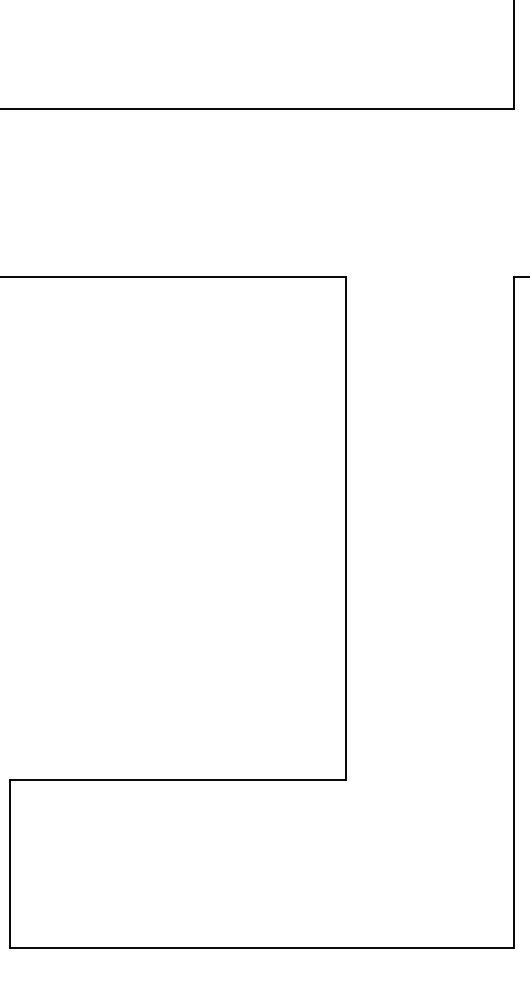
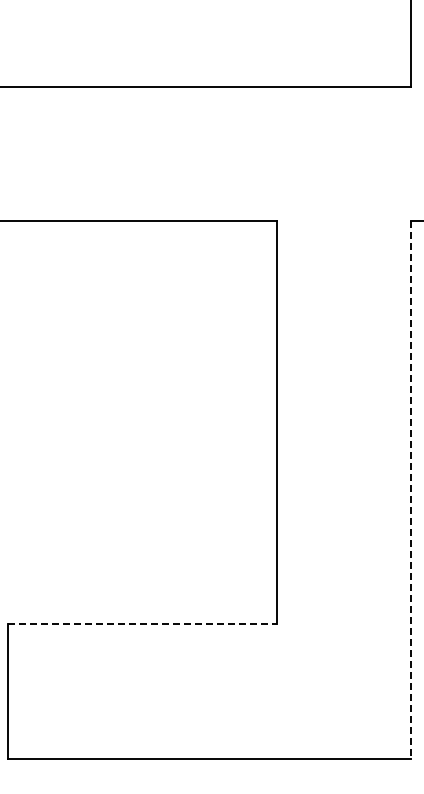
line: (514, 612) -> (411, 490), solid -> dashed
line: (178, 780) -> (142, 624), solid -> dashed

